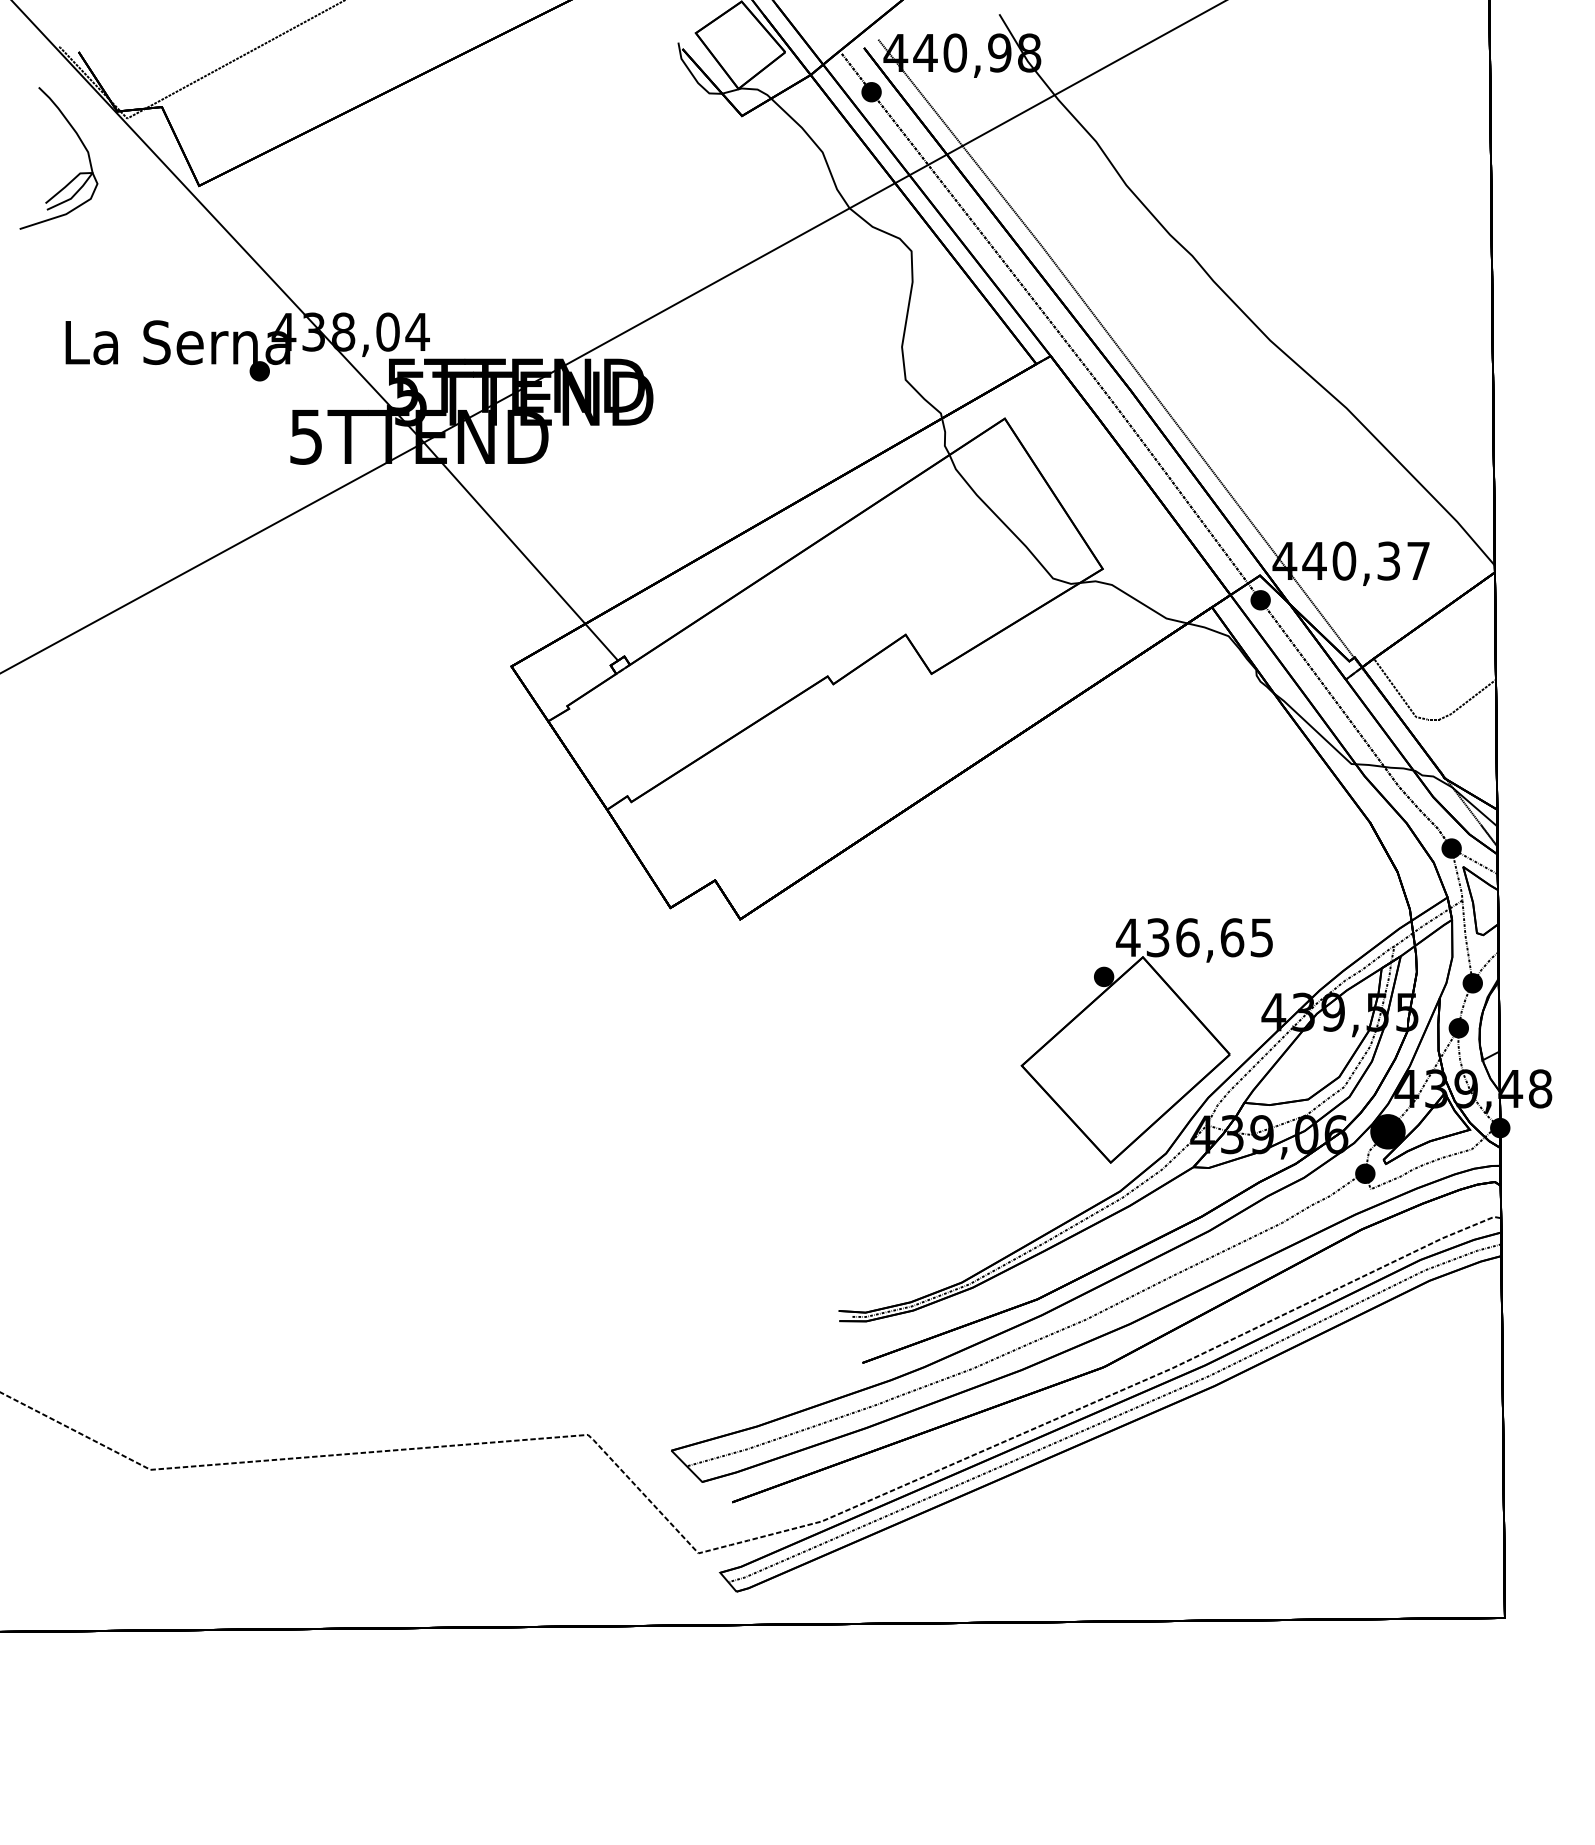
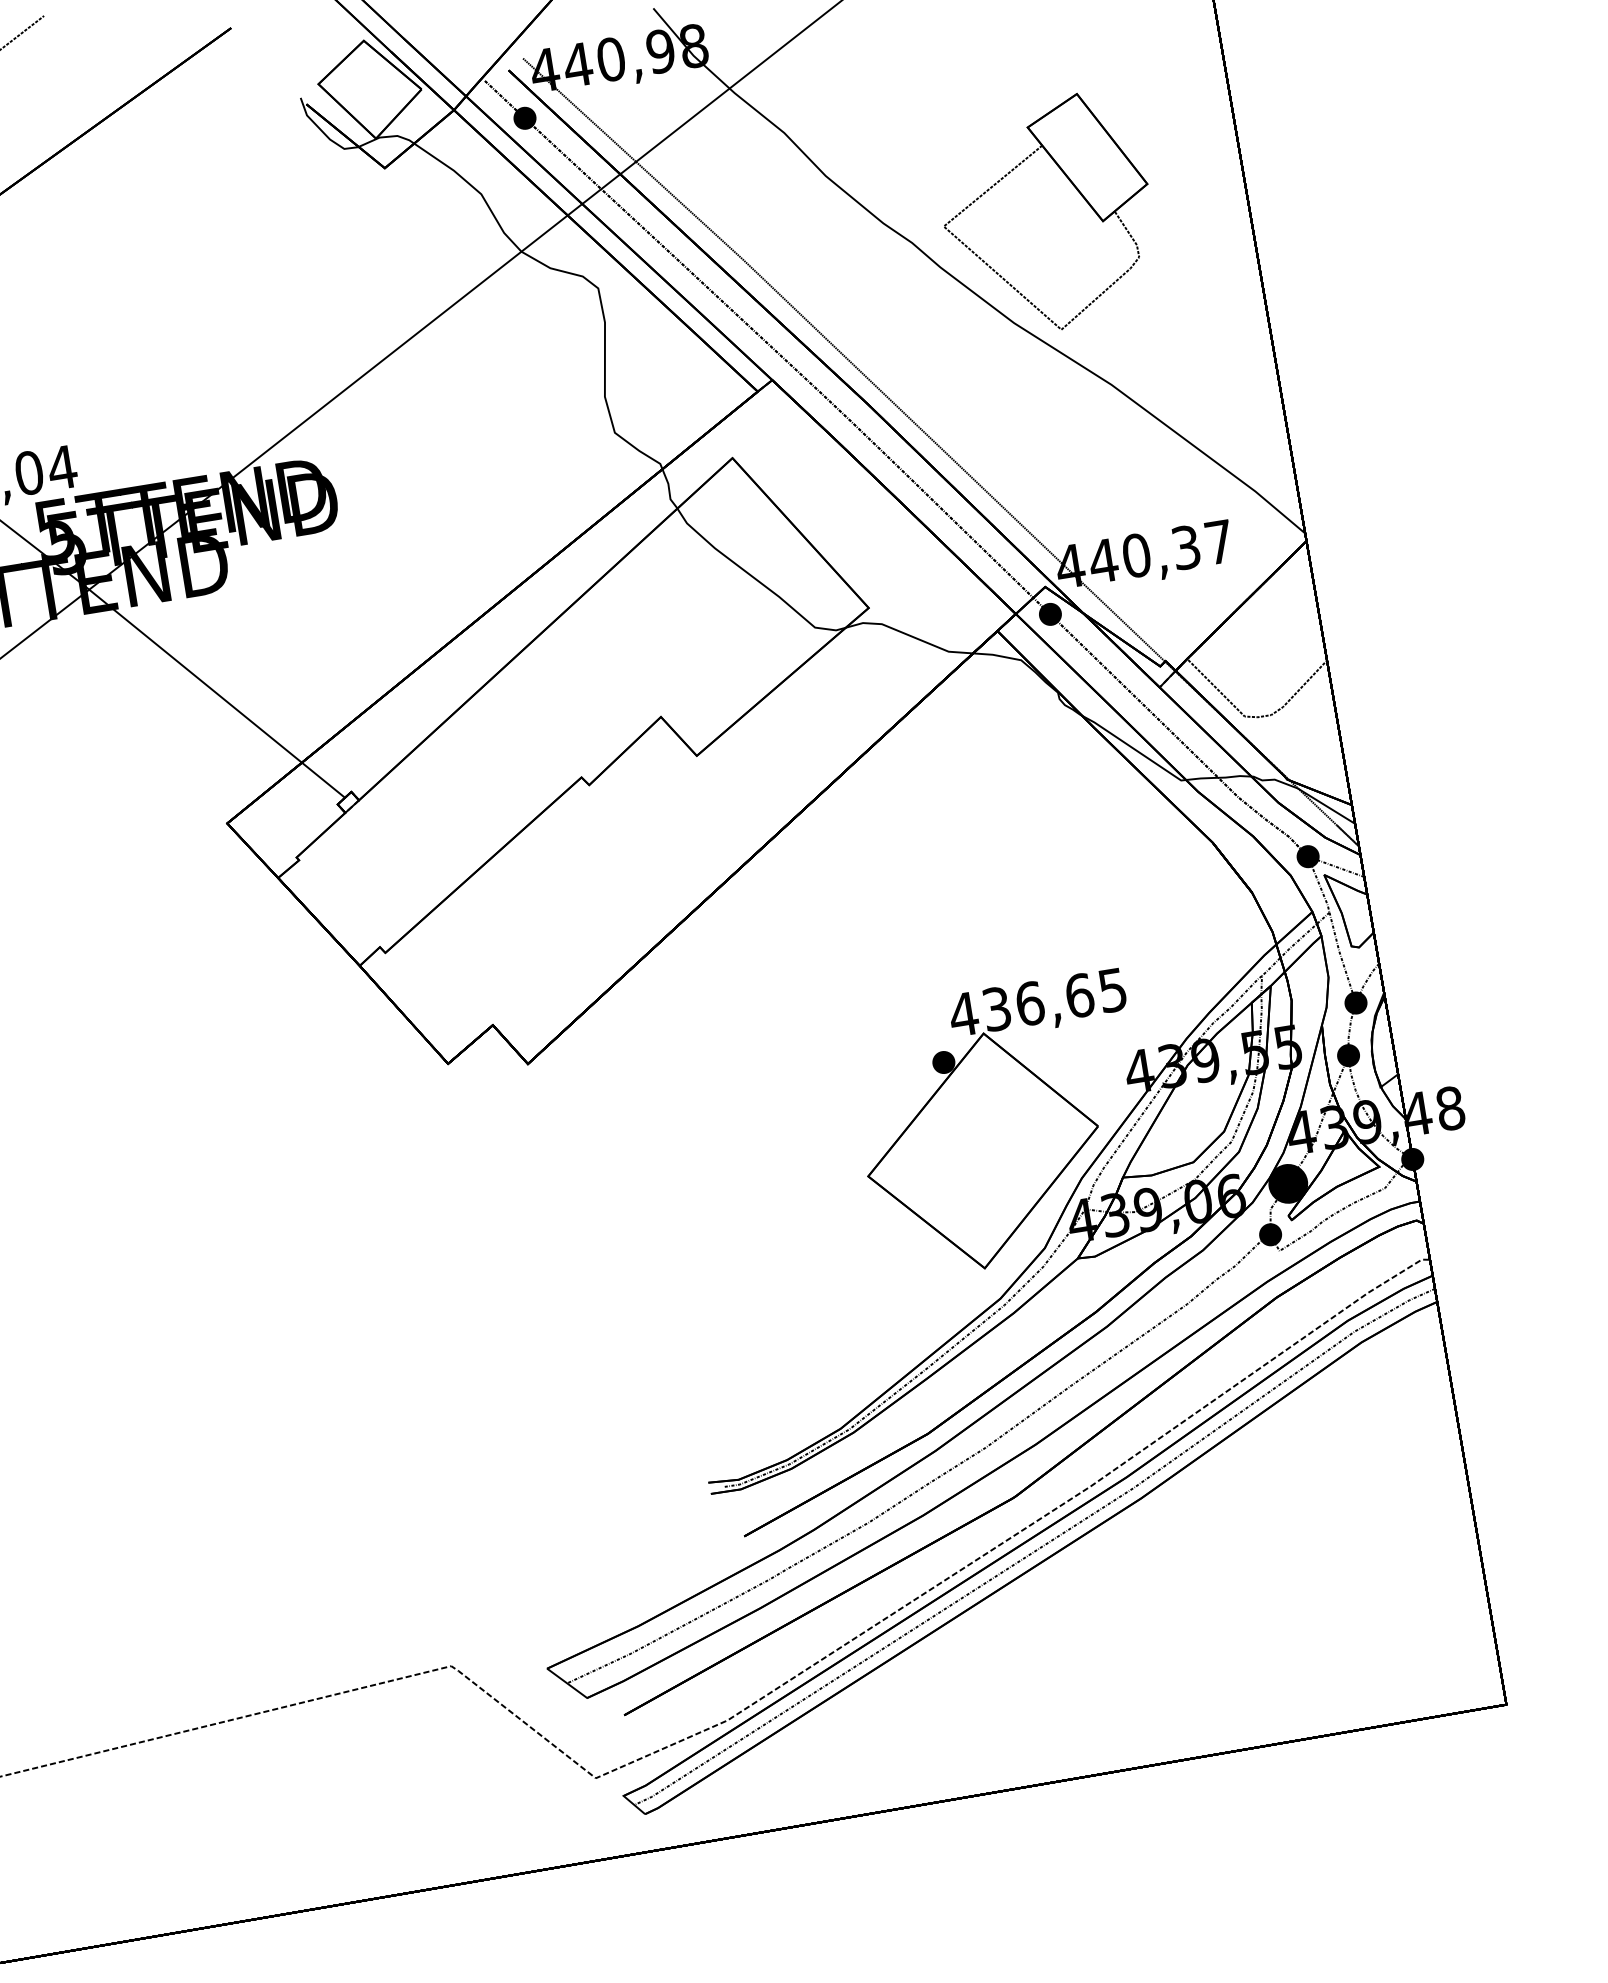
part: (1343, 233) -> (1076, 190), added

